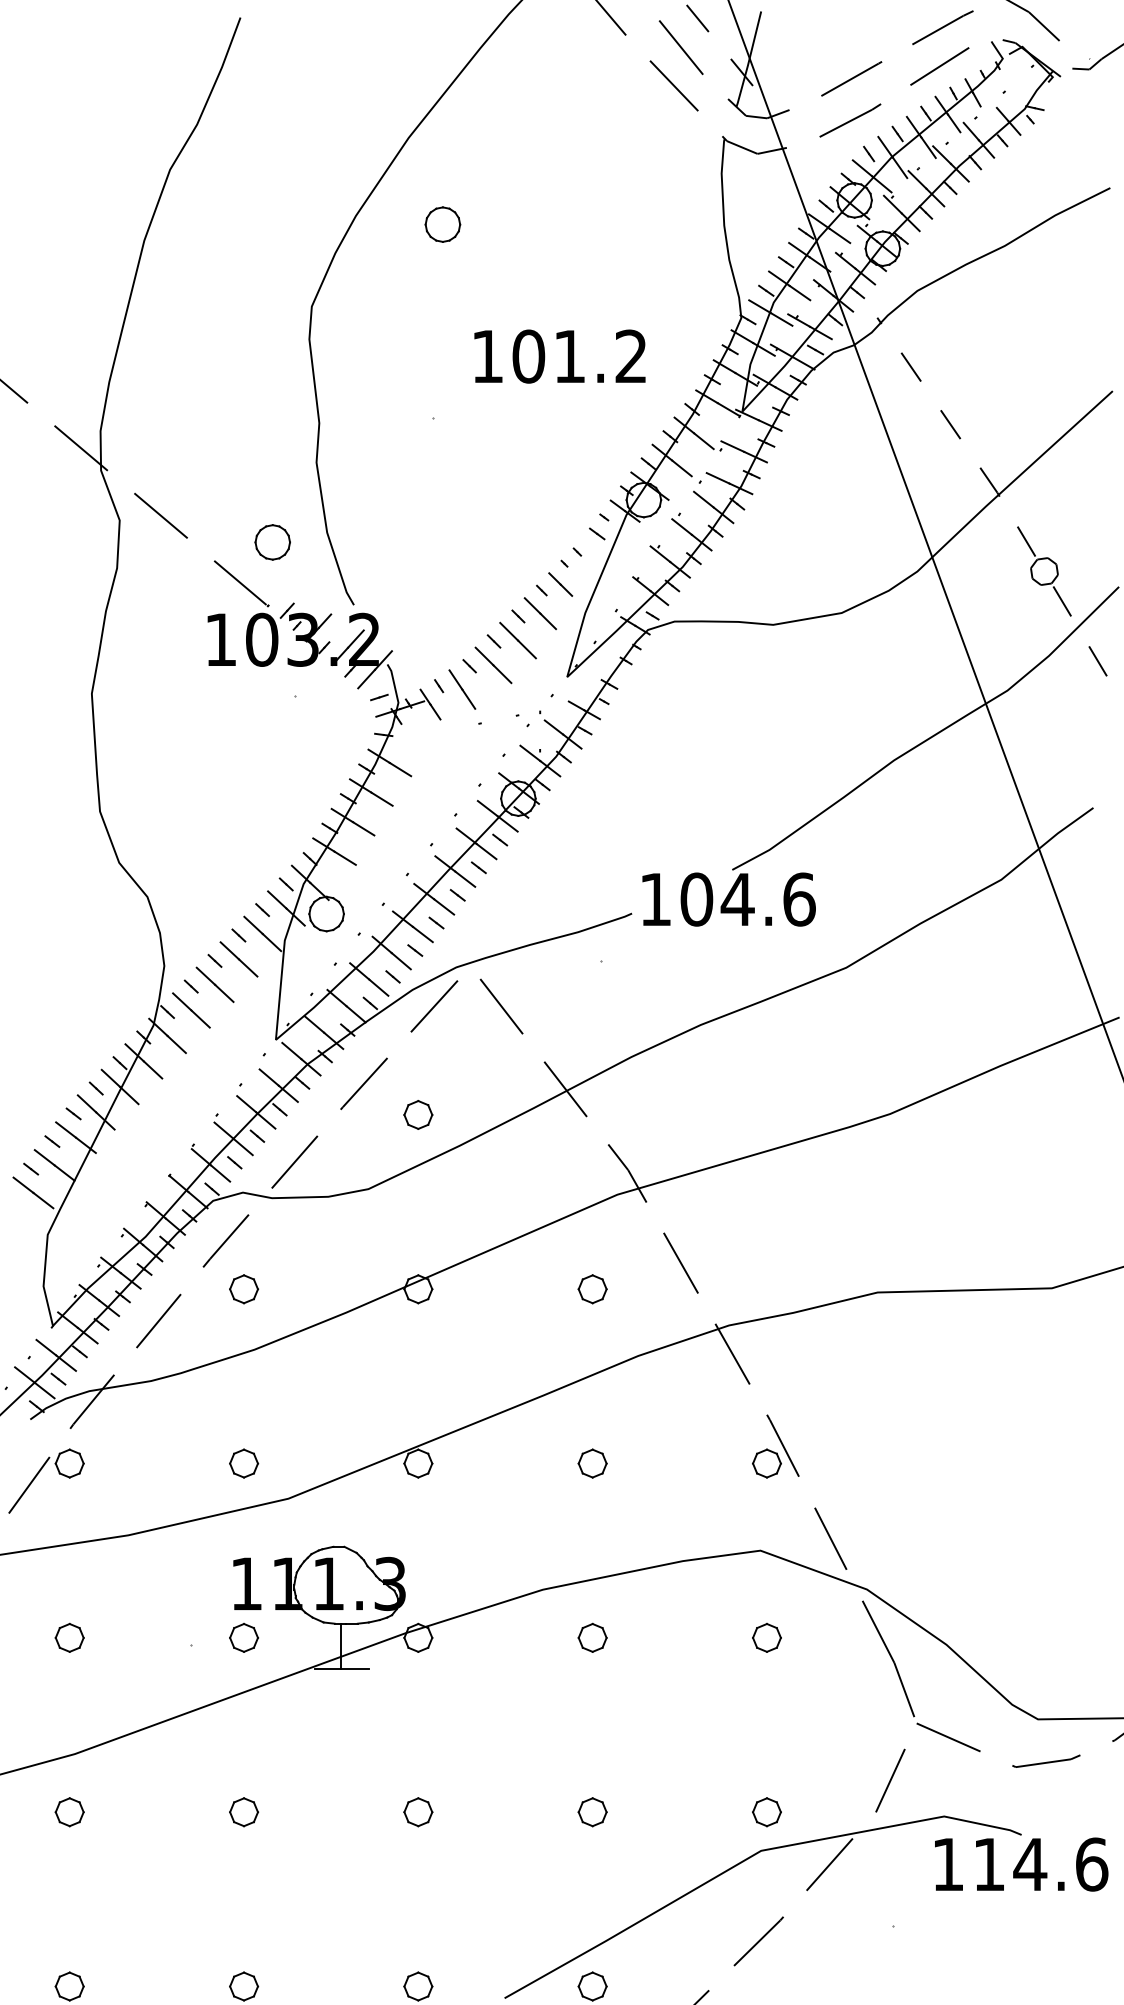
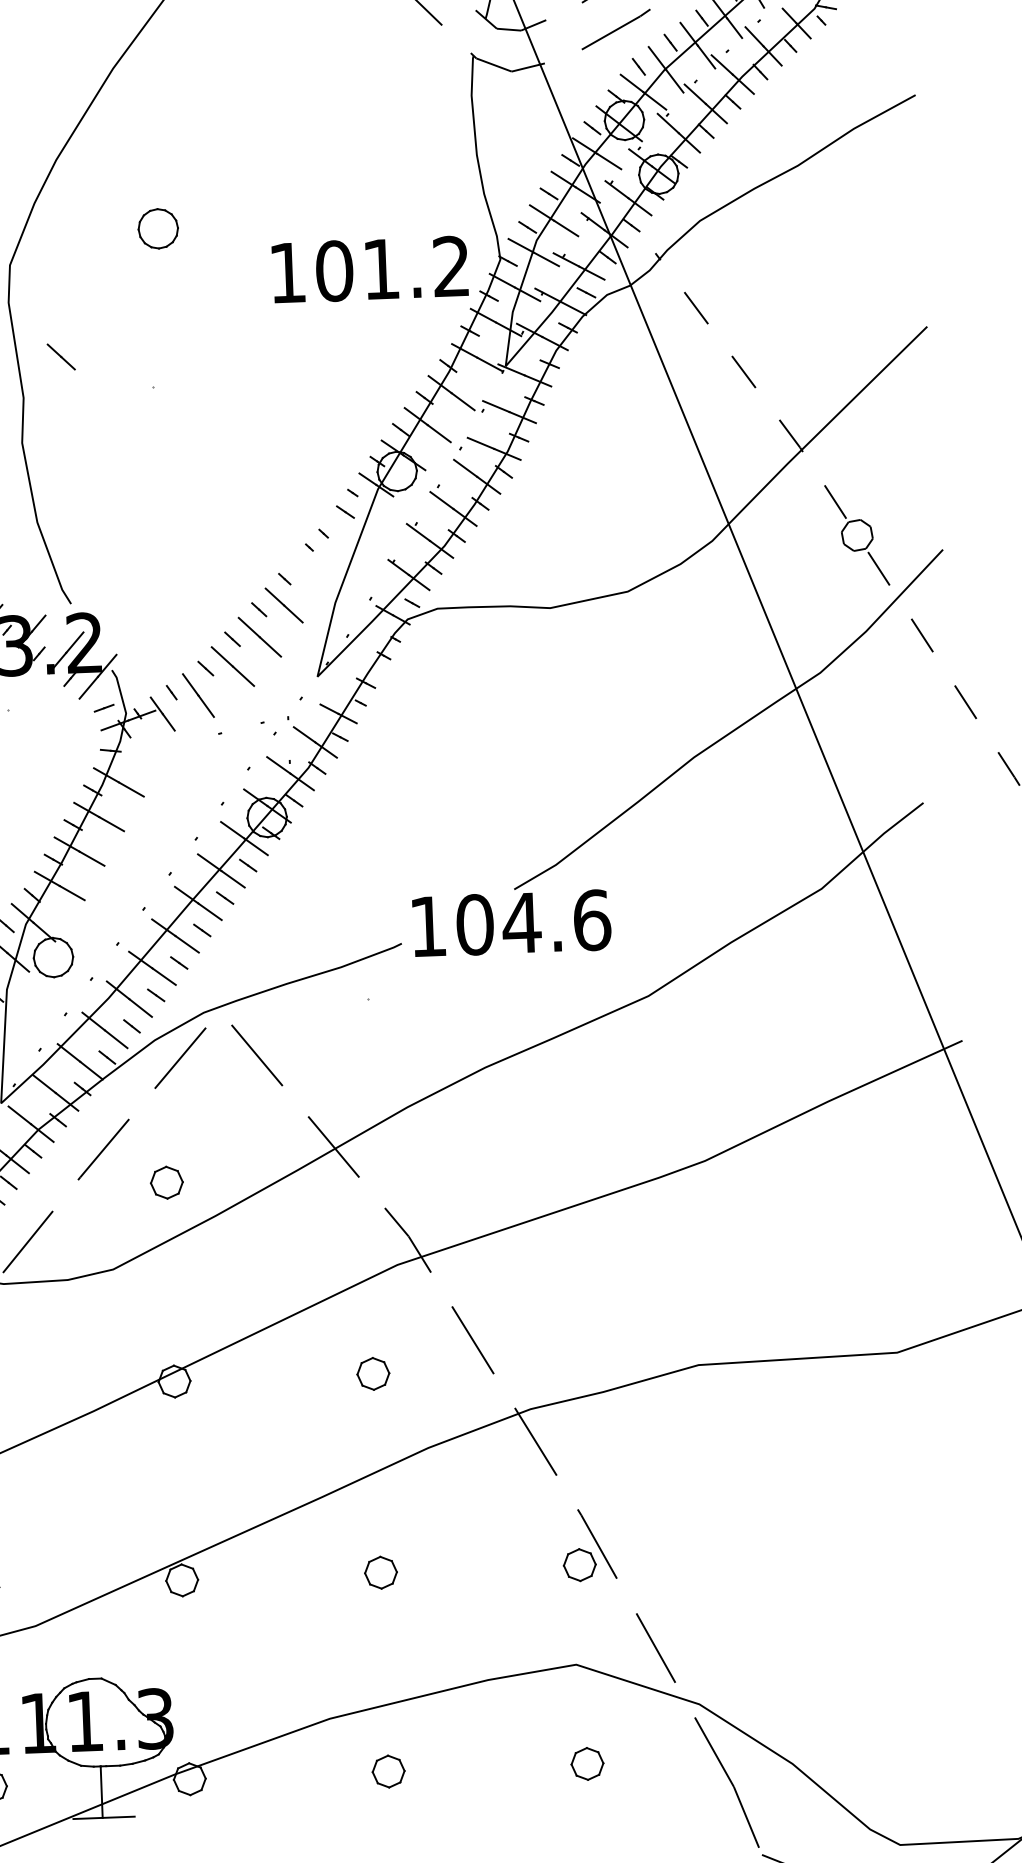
part: (442, 224) -> (157, 228), moved
text: (559, 356) -> (369, 269), moved
line: (560, 584) -> (61, 356), moved

